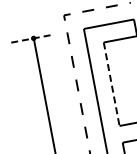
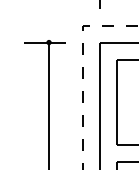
line: (29, 39) -> (44, 42), dashed -> solid
line: (112, 84) -> (117, 102), dashed -> solid

